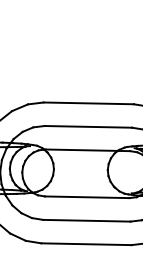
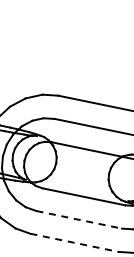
line: (86, 220) -> (78, 219), solid -> dashed
line: (87, 244) -> (75, 243), solid -> dashed

